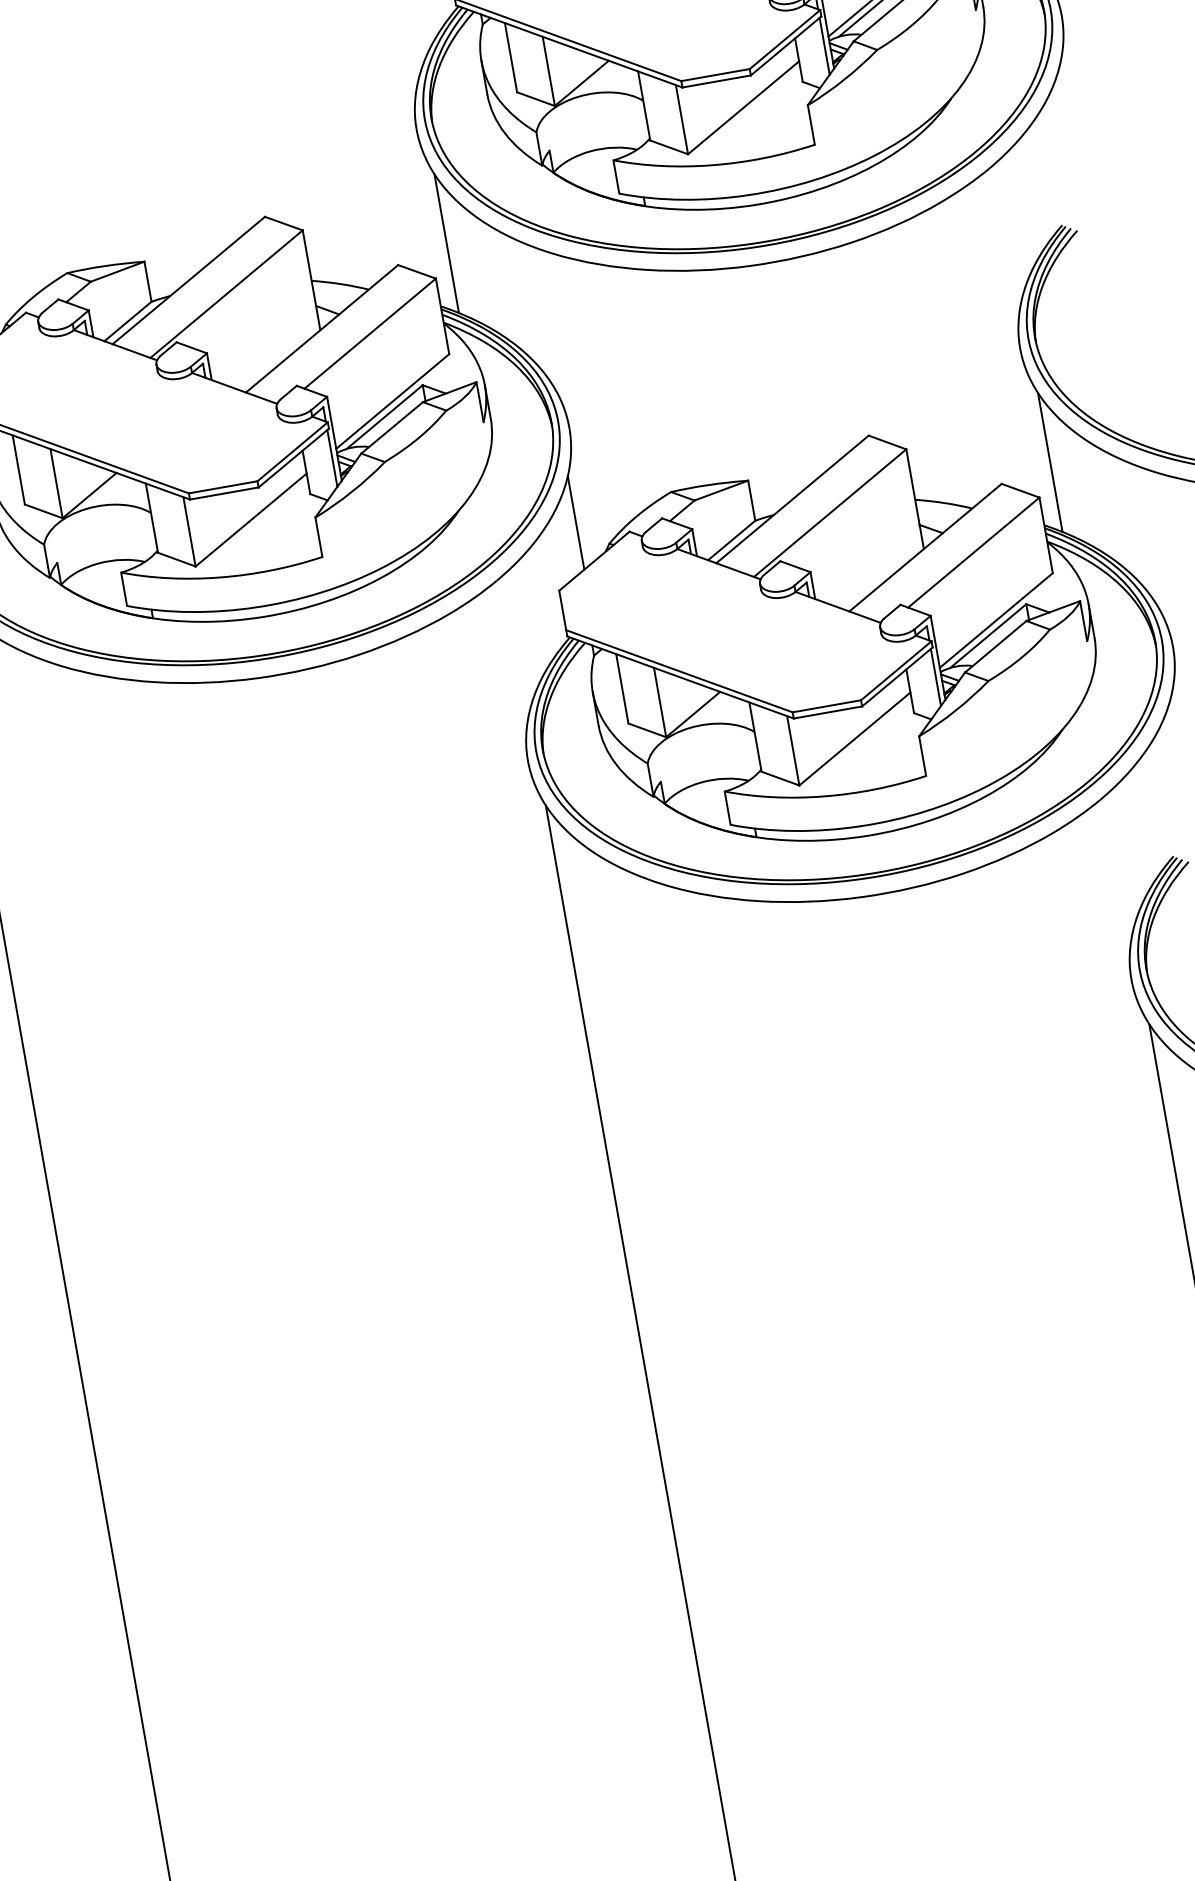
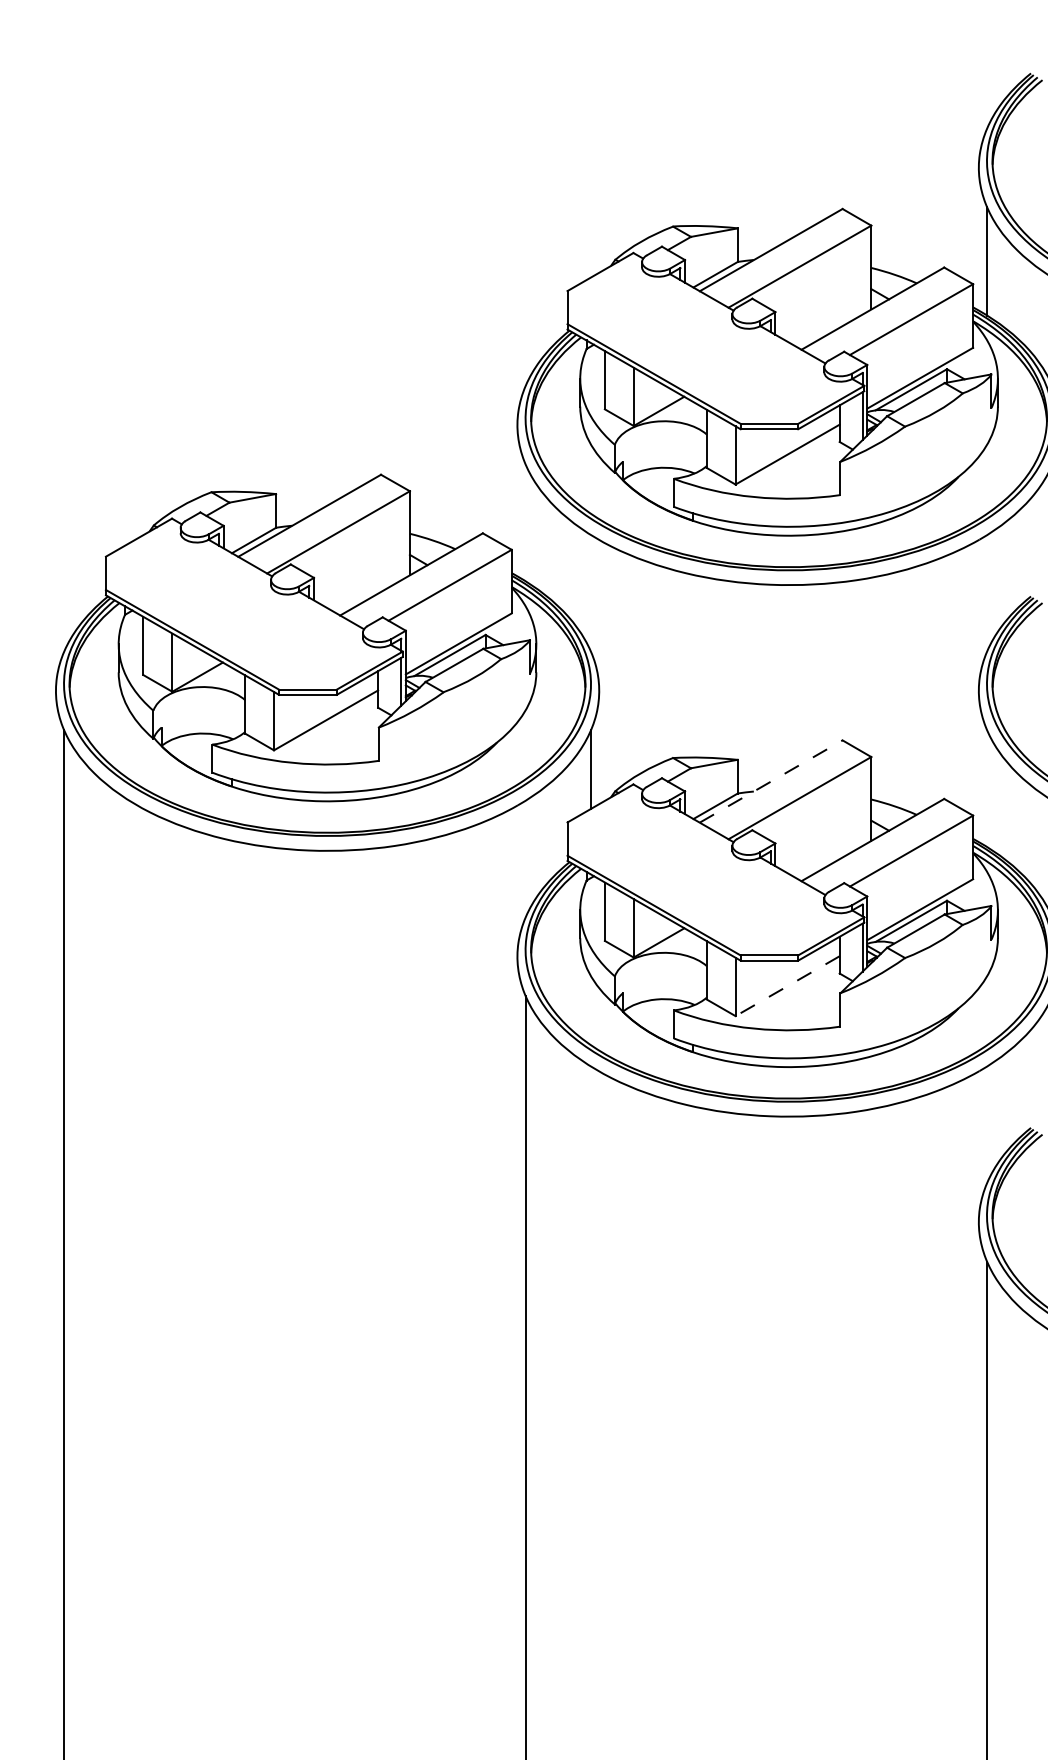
line: (446, 243) -> (525, 522), removed
line: (1049, 462) -> (986, 788), removed
line: (792, 499) -> (771, 781), solid -> dashed
line: (854, 739) -> (787, 986), solid -> dashed

